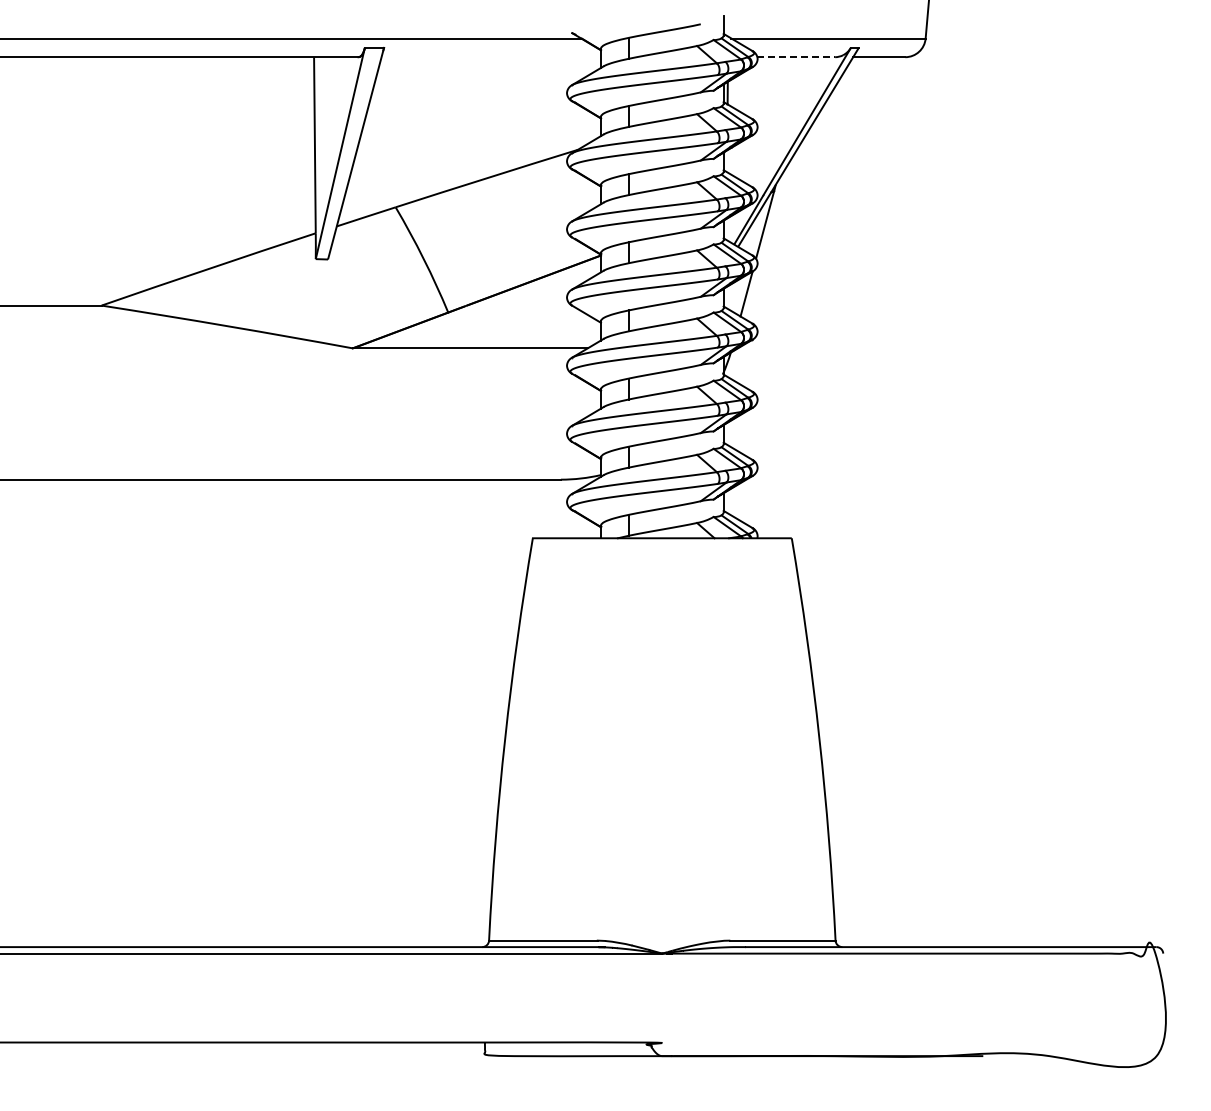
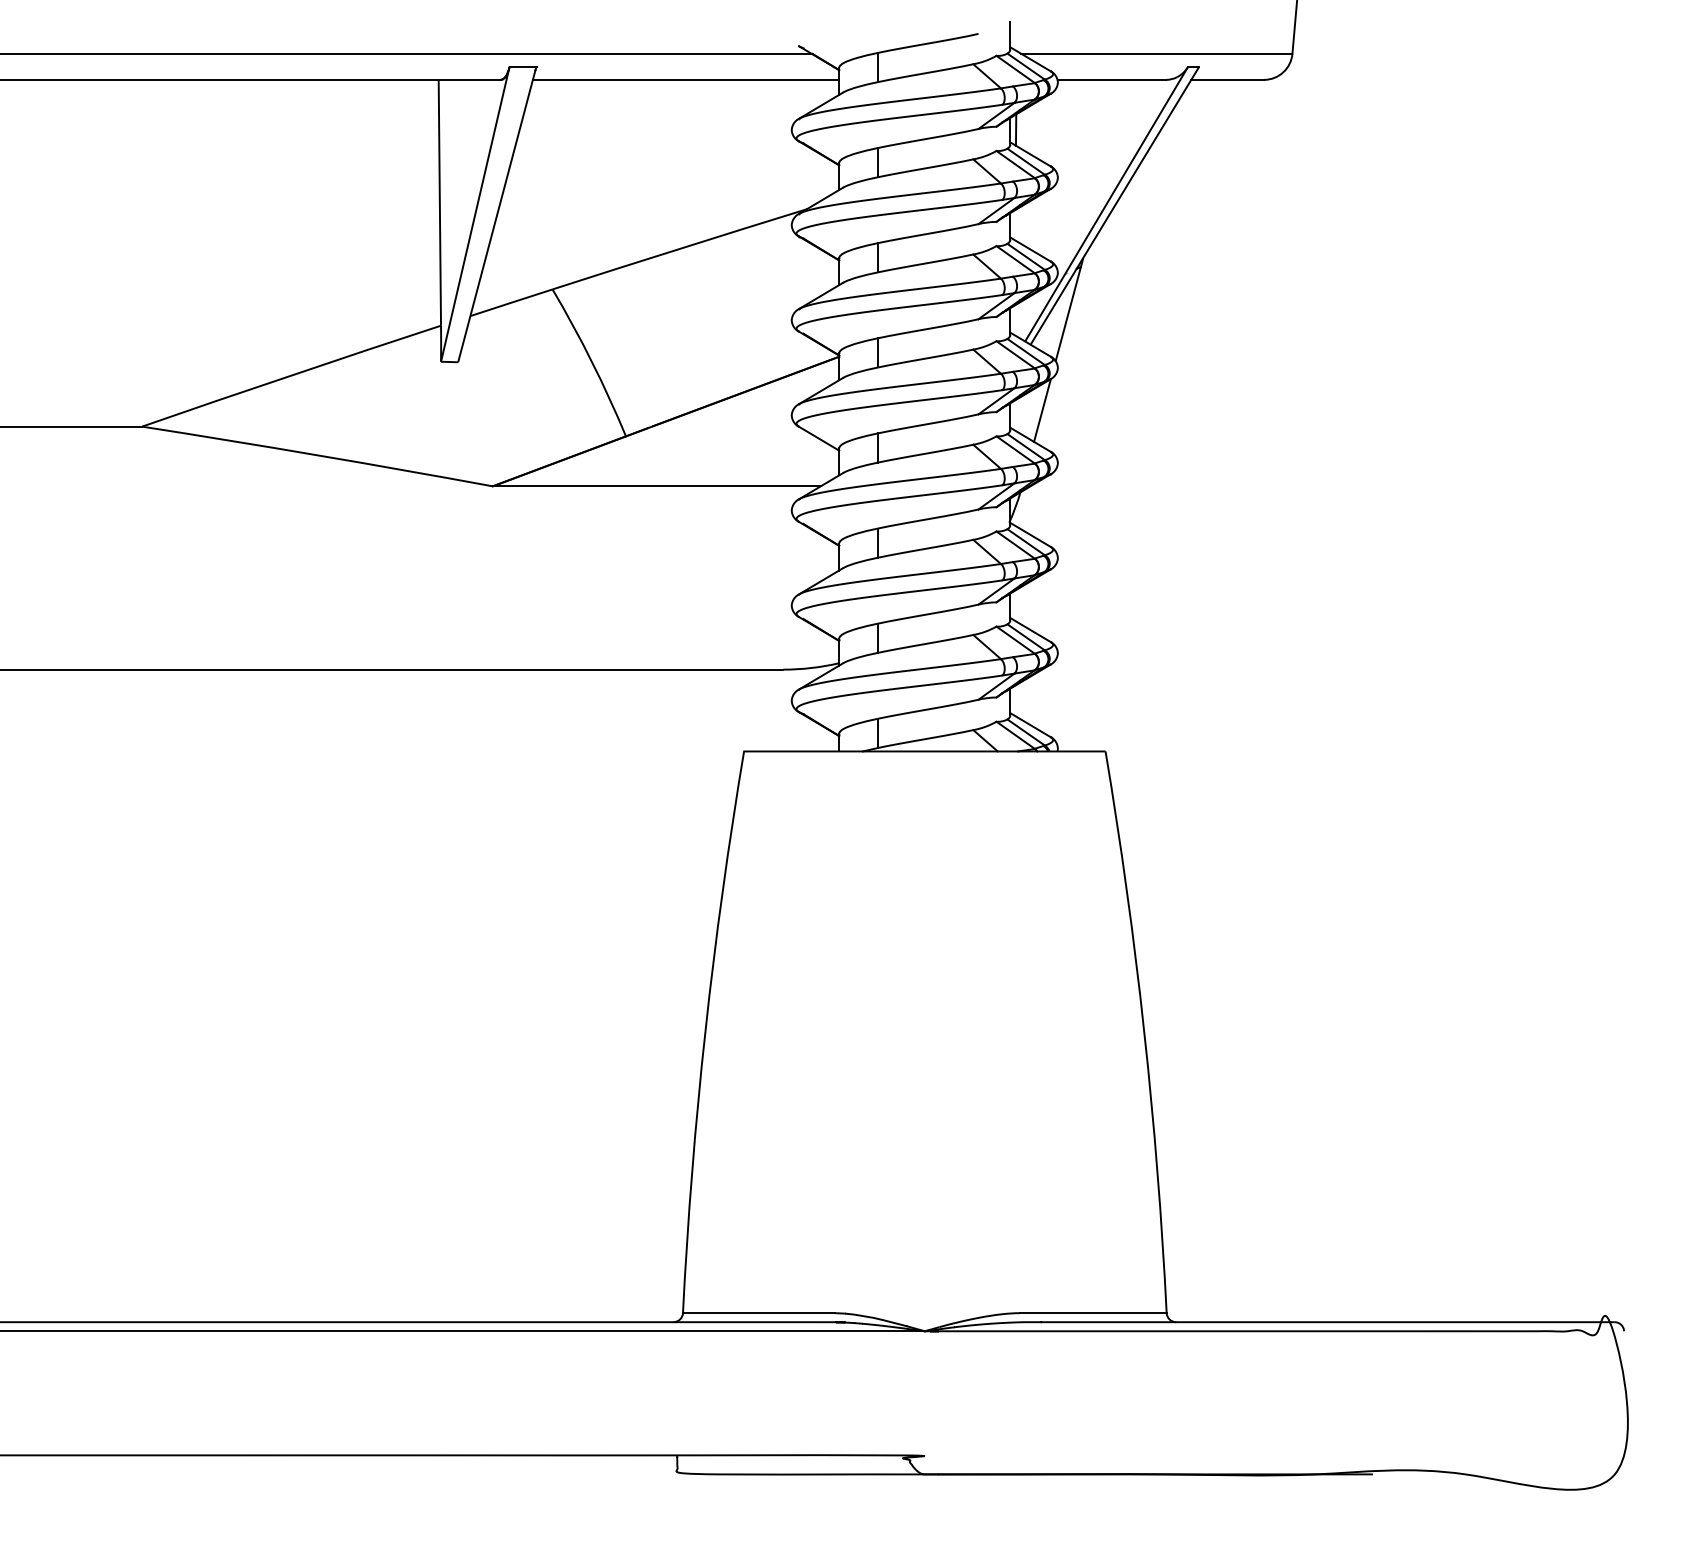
line: (491, 57) -> (686, 80), added
line: (796, 57) -> (1112, 80), dashed -> solid

